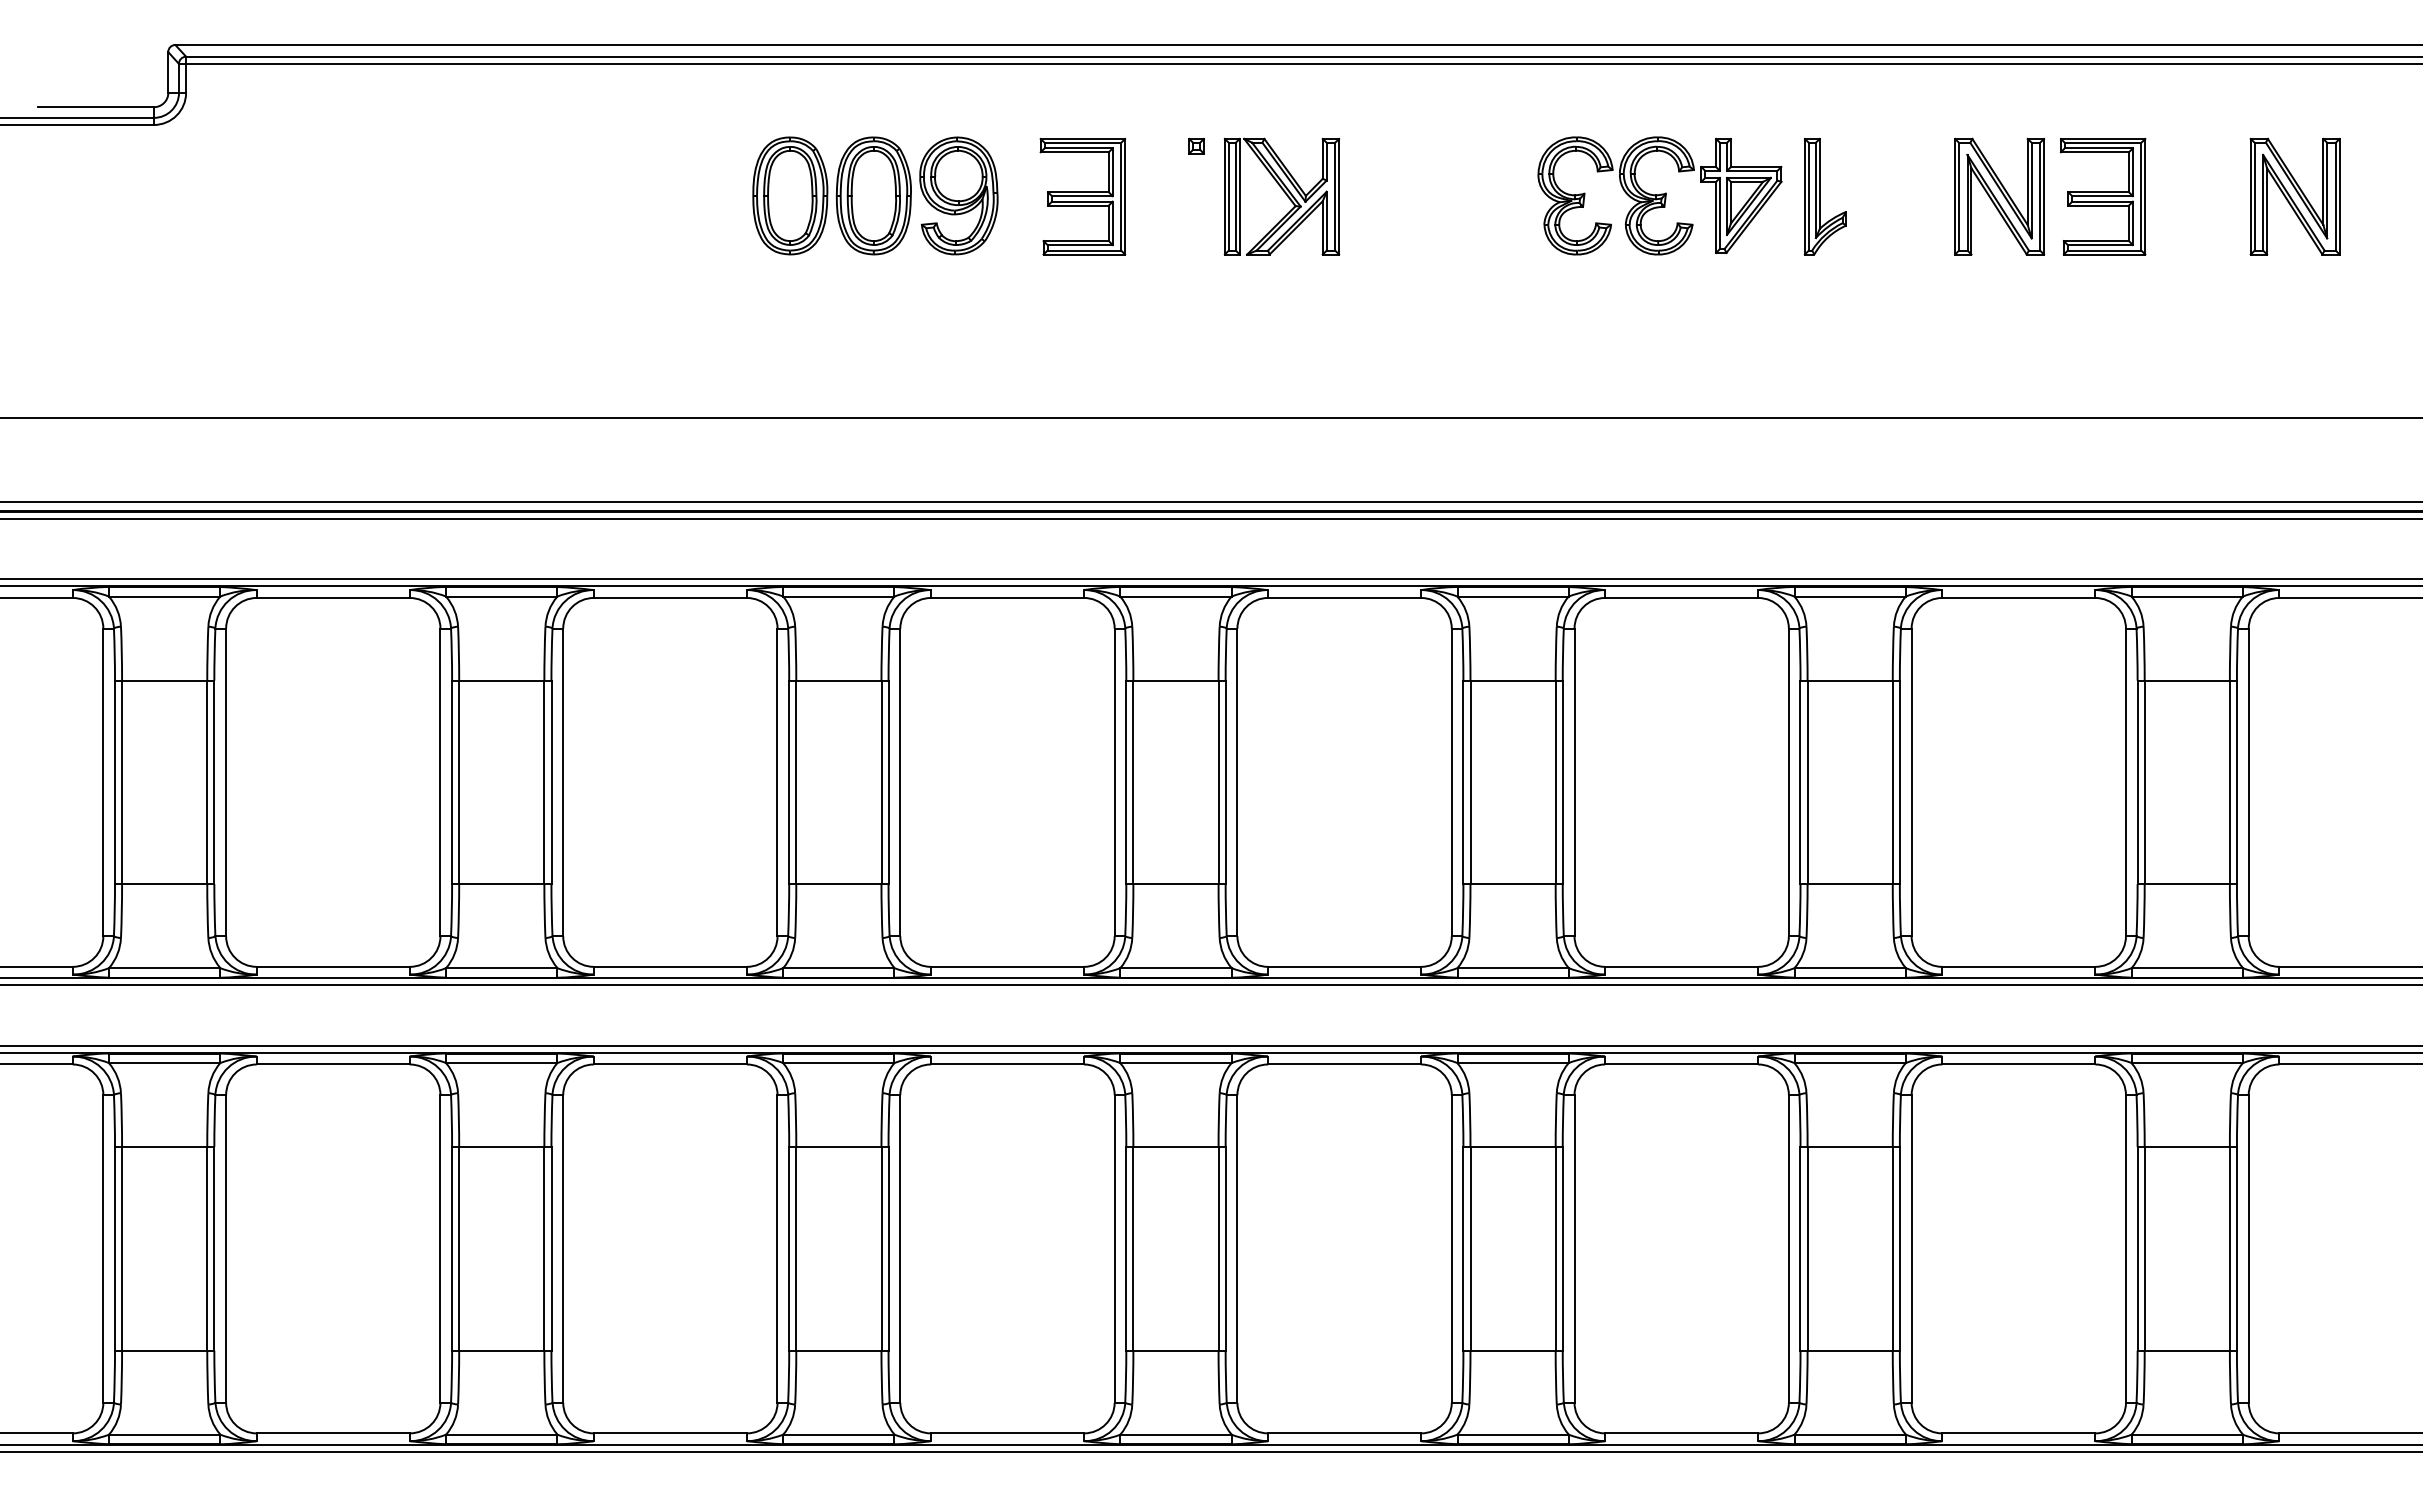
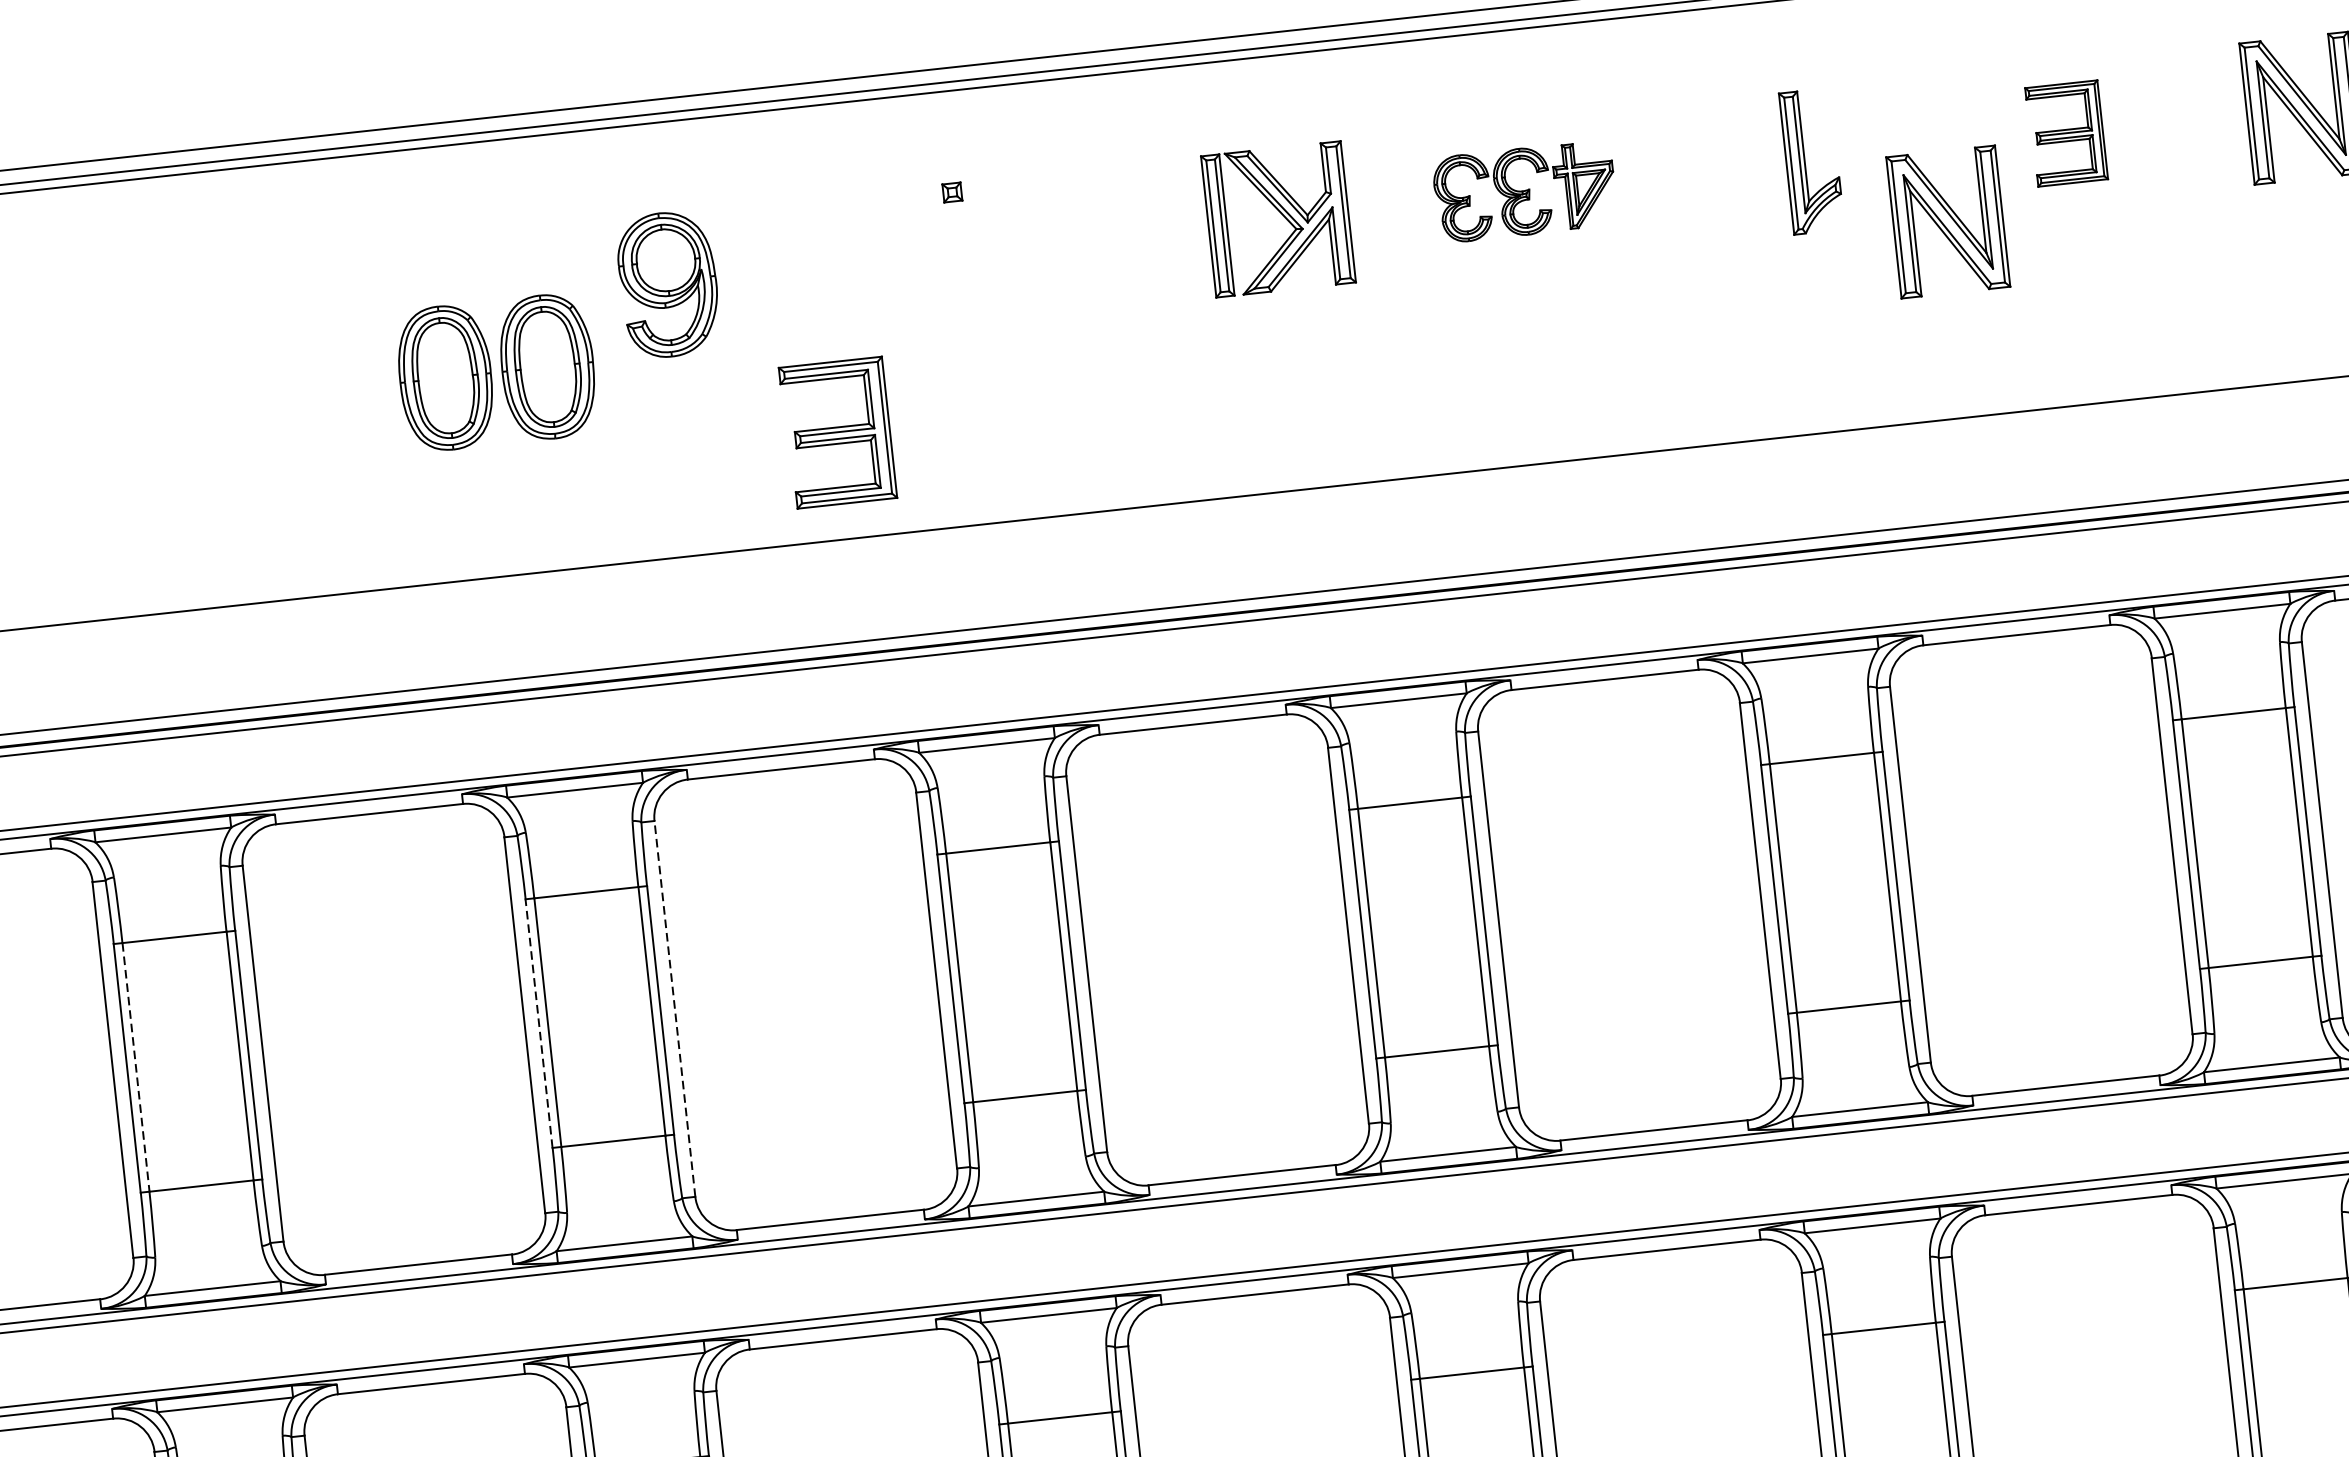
part: (831, 195) -> (495, 372), moved
part: (1659, 195) -> (1524, 191), size x0.6
part: (1082, 196) -> (837, 432), moved
part: (1281, 196) -> (1277, 219), moved
part: (1824, 196) -> (1810, 161), moved
part: (1999, 196) -> (1948, 221), moved
part: (2102, 196) -> (2065, 133), size x0.7
line: (459, 782) -> (136, 1067), solid -> dashed
line: (789, 782) -> (539, 1023), solid -> dashed
line: (900, 782) -> (675, 1009), solid -> dashed

